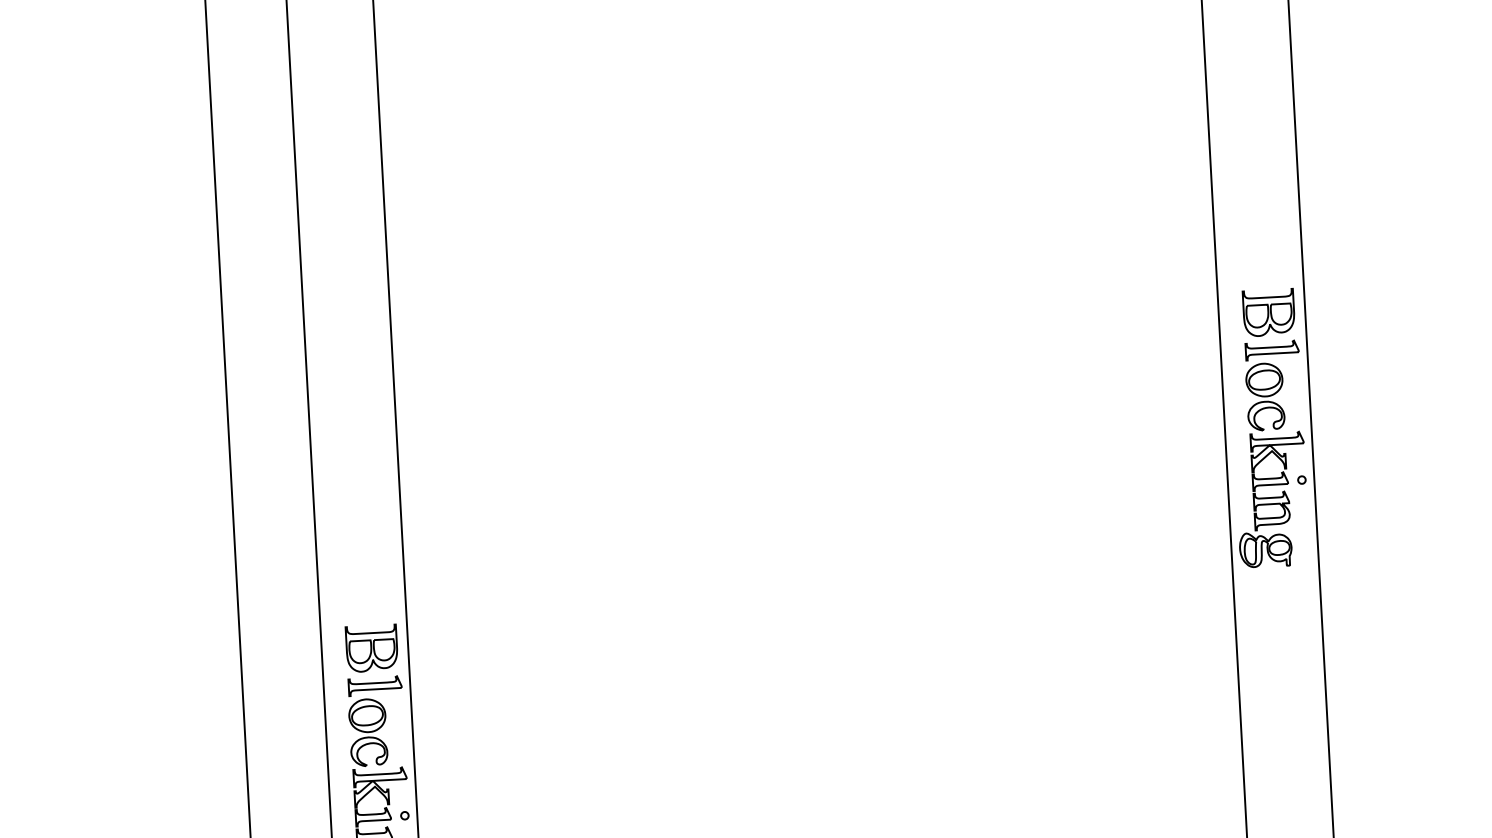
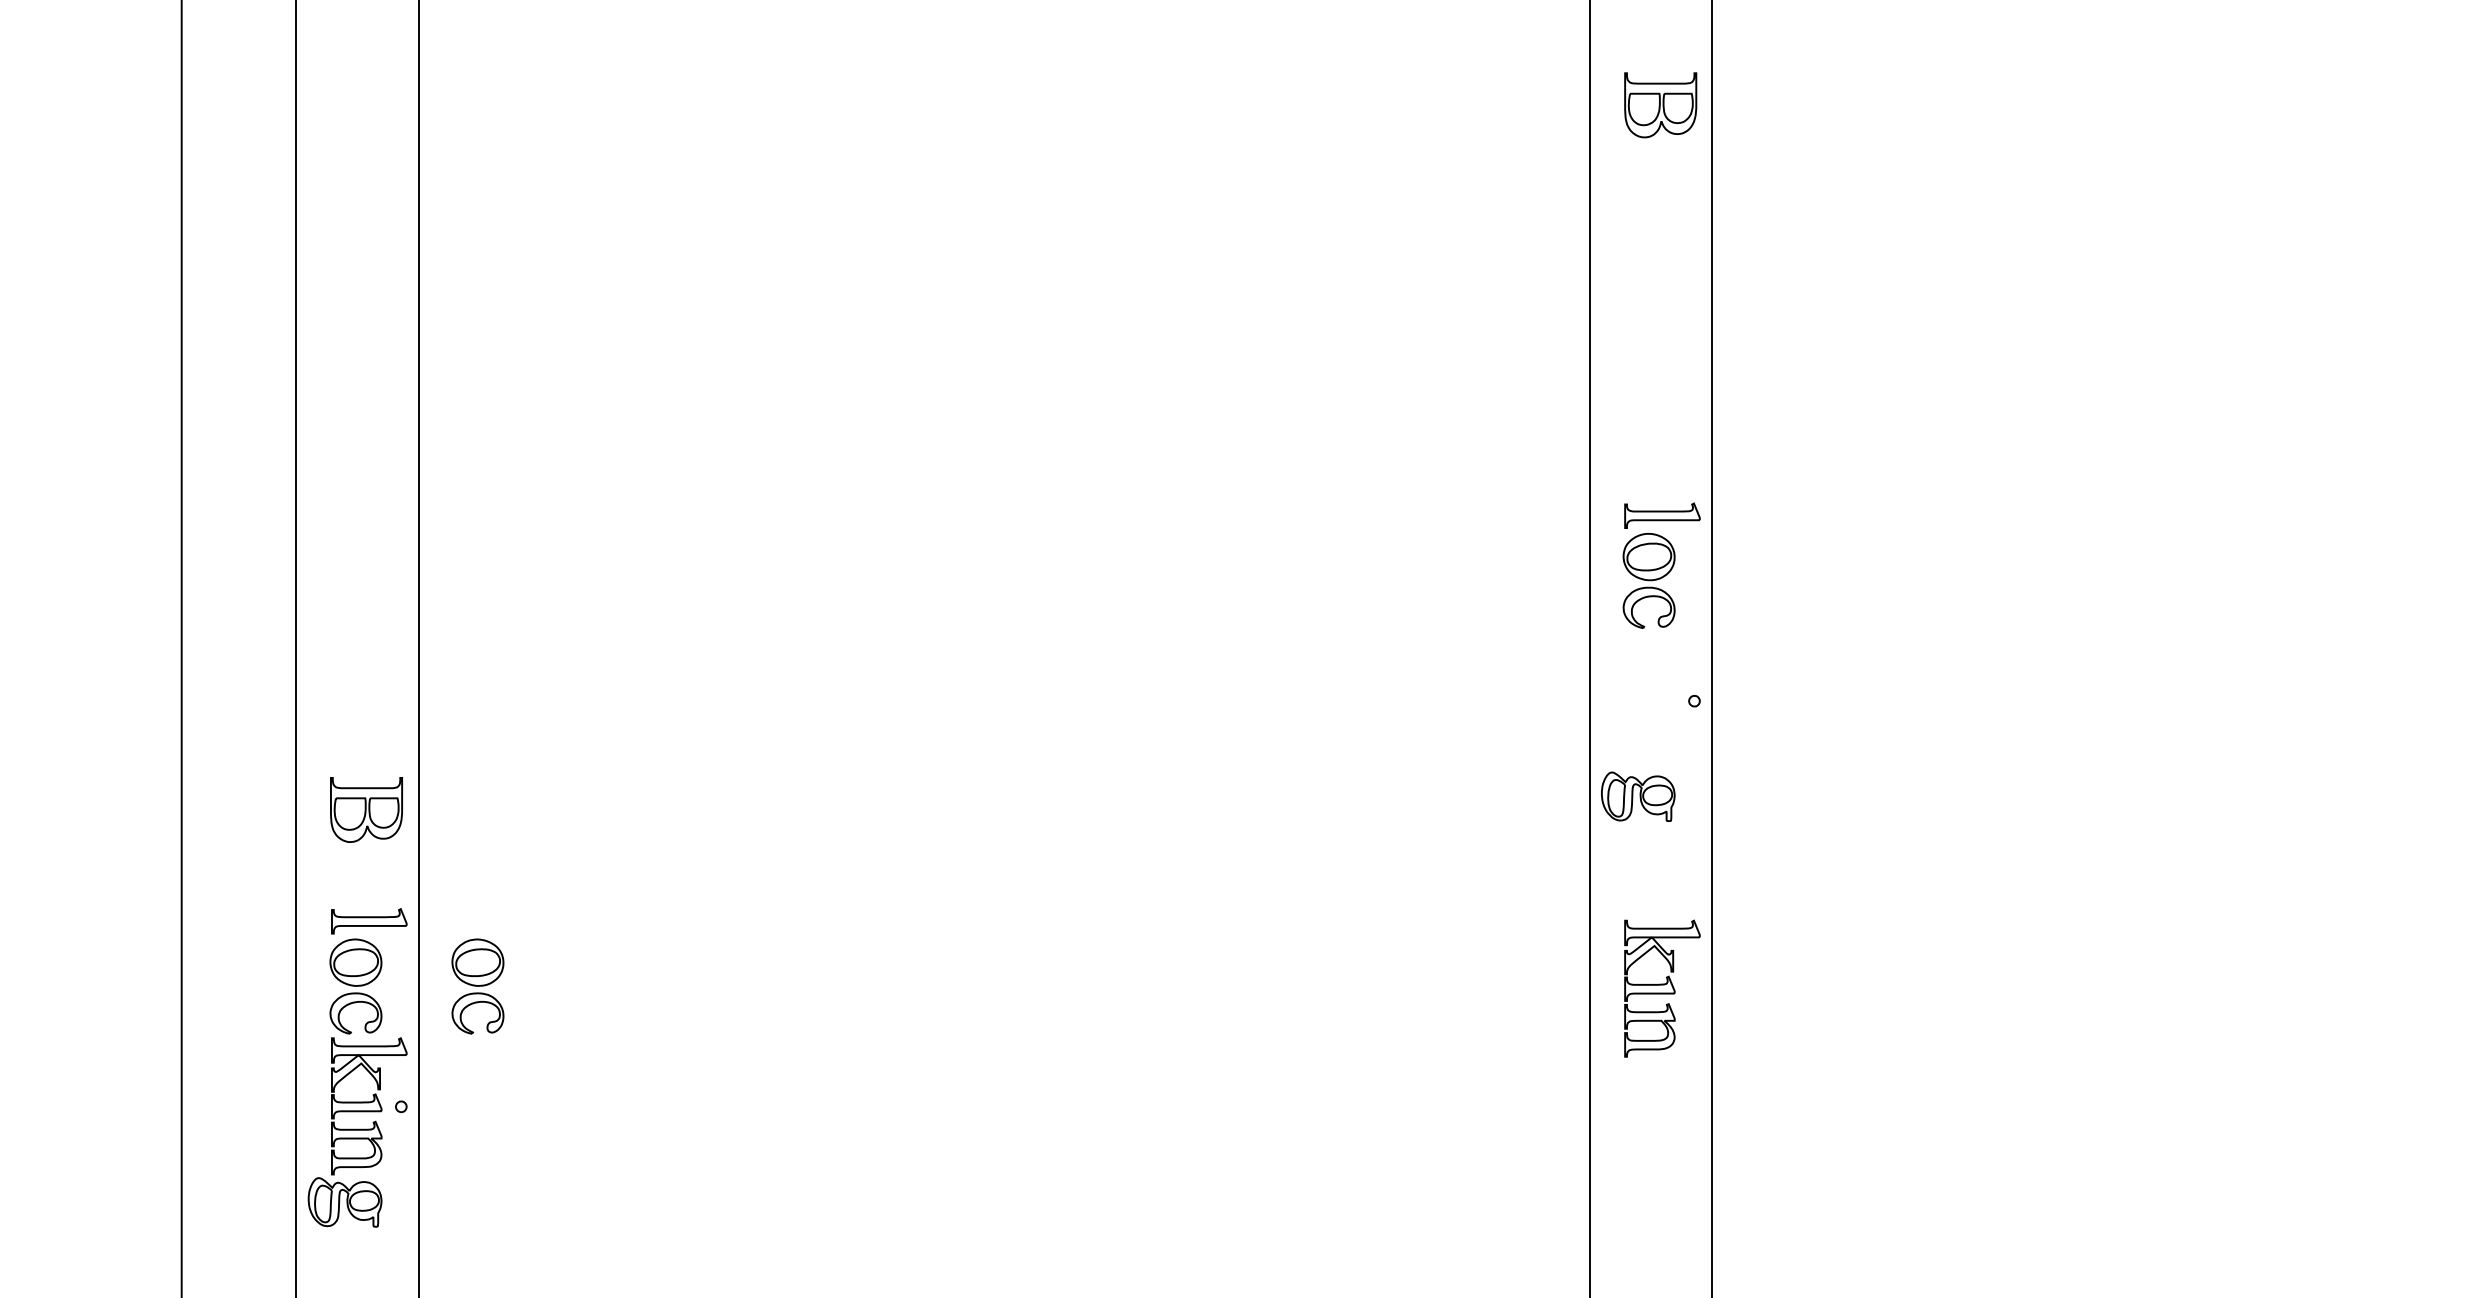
part: (1268, 312) -> (1660, 105), moved
part: (1279, 480) -> (1662, 988), moved
part: (371, 648) -> (366, 809), moved
part: (454, 727) -> (477, 986), added

